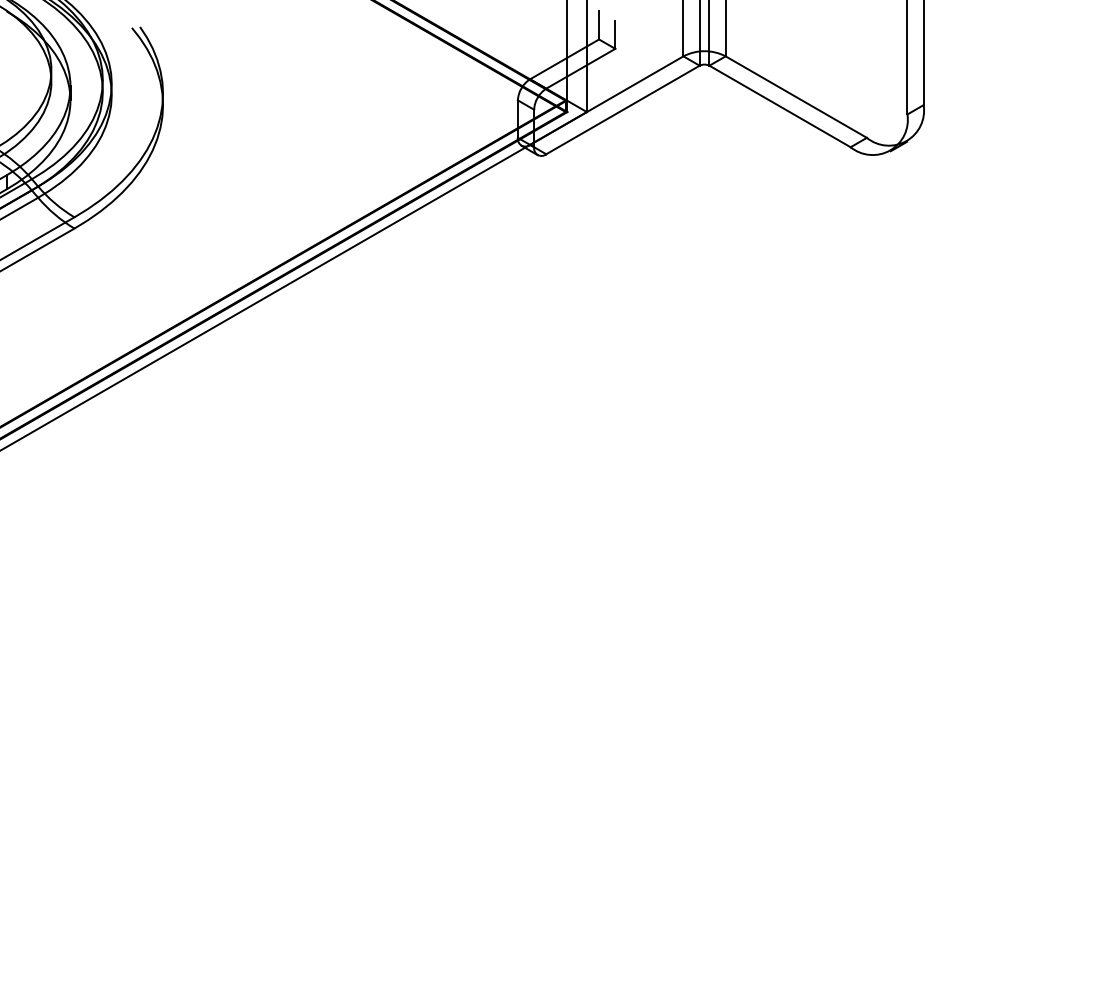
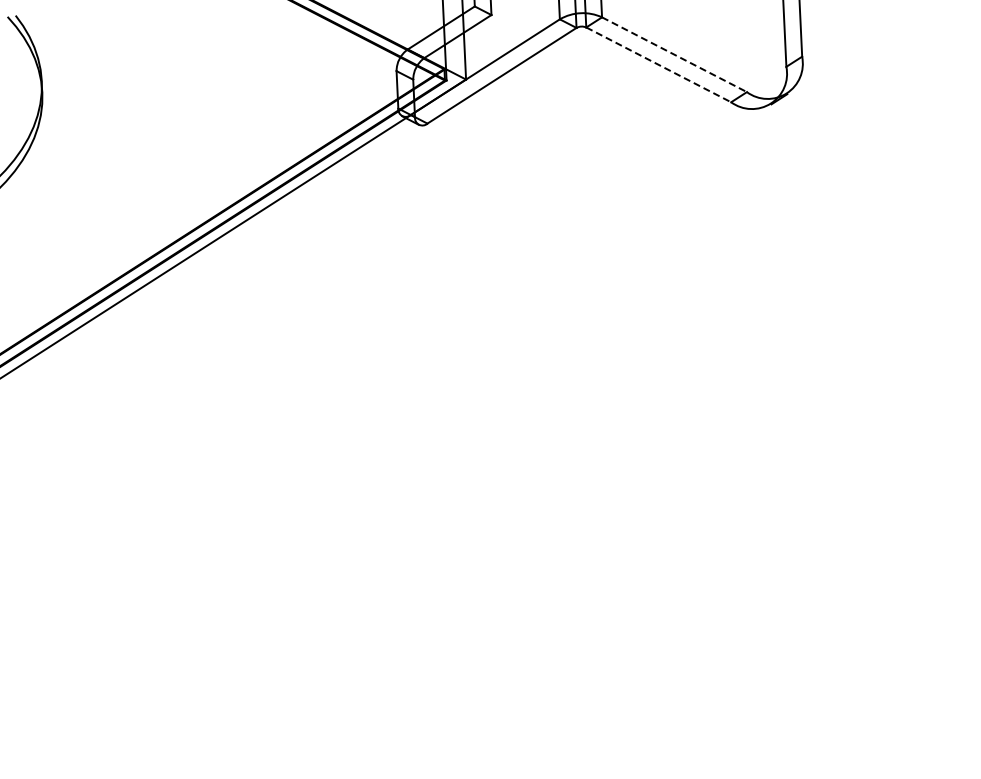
line: (796, 97) -> (674, 55), solid -> dashed
line: (780, 106) -> (659, 64), solid -> dashed

